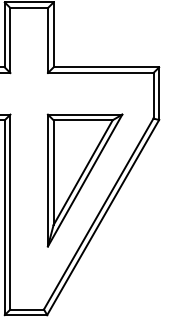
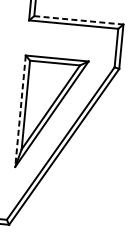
line: (106, 67) -> (79, 20), solid -> dashed
line: (47, 180) -> (20, 111), solid -> dashed

